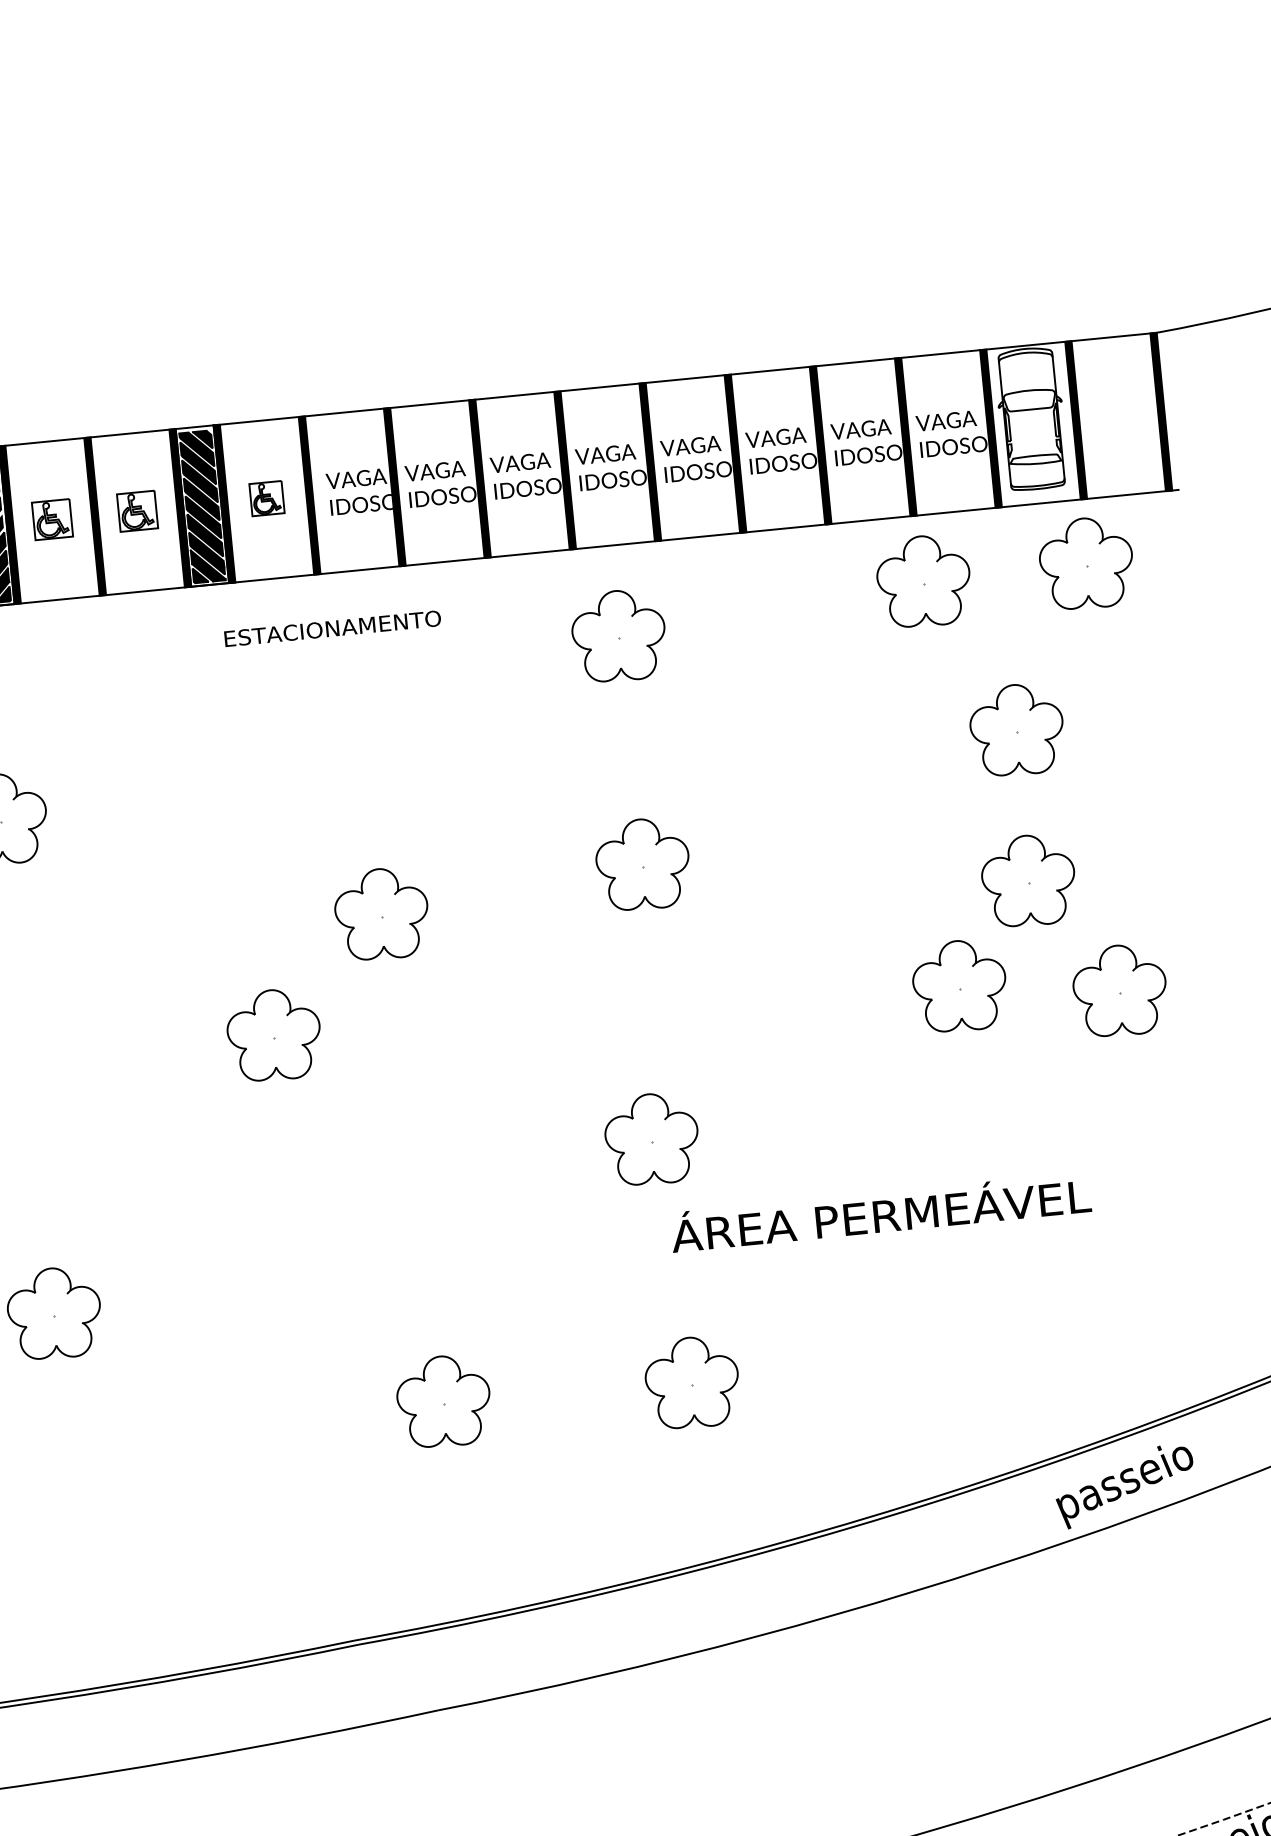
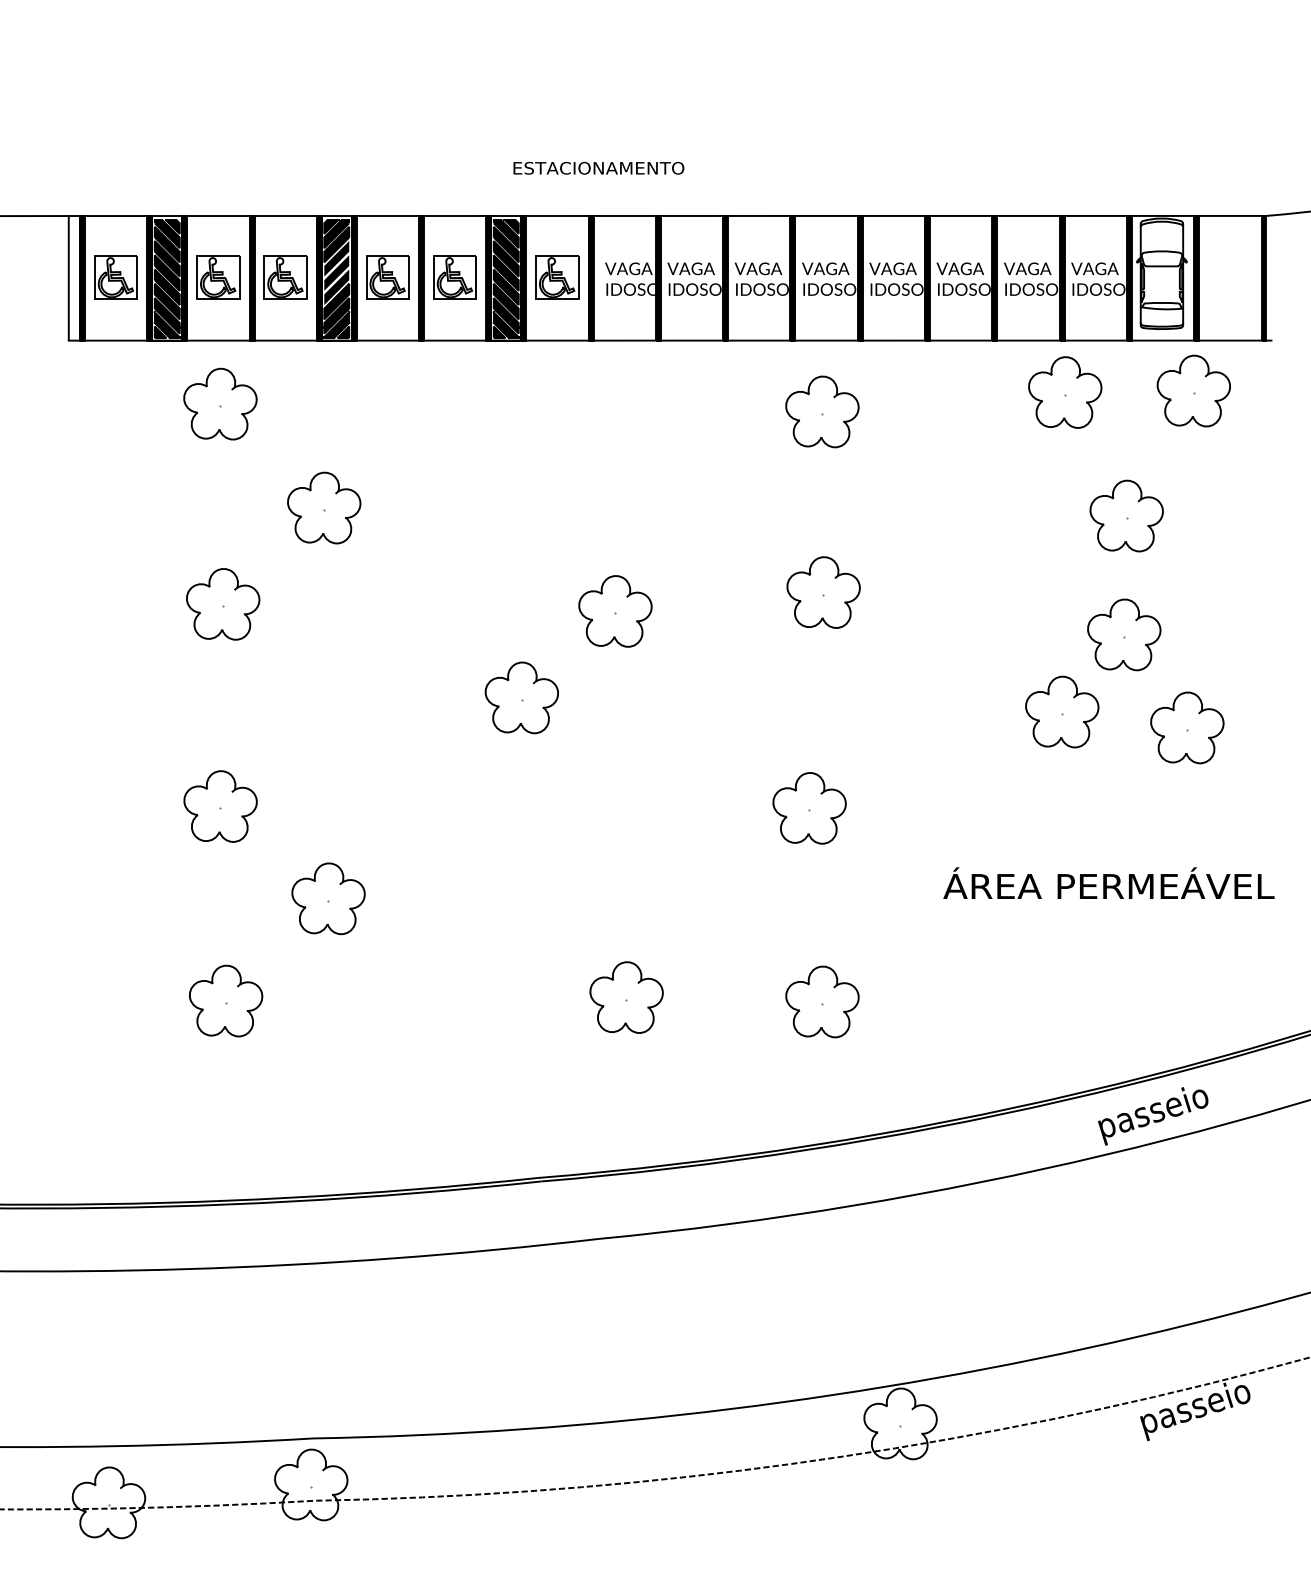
part: (267, 498) -> (557, 277), size x1.67
part: (136, 511) -> (454, 277), size x1.43
part: (52, 519) -> (387, 277), size x1.43
text: (332, 627) -> (598, 167), moved
text: (880, 1211) -> (1108, 882), moved

